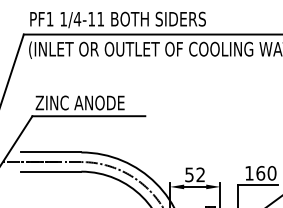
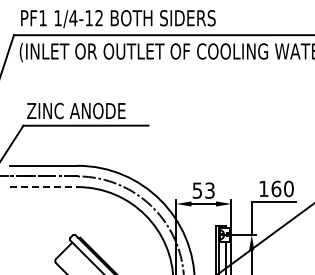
text: (100, 19) -> (98, 18), 1/4-11 -> 1/4-12
line: (51, 172) -> (44, 187), solid -> dashed
text: (200, 174) -> (209, 190), 52 -> 53

